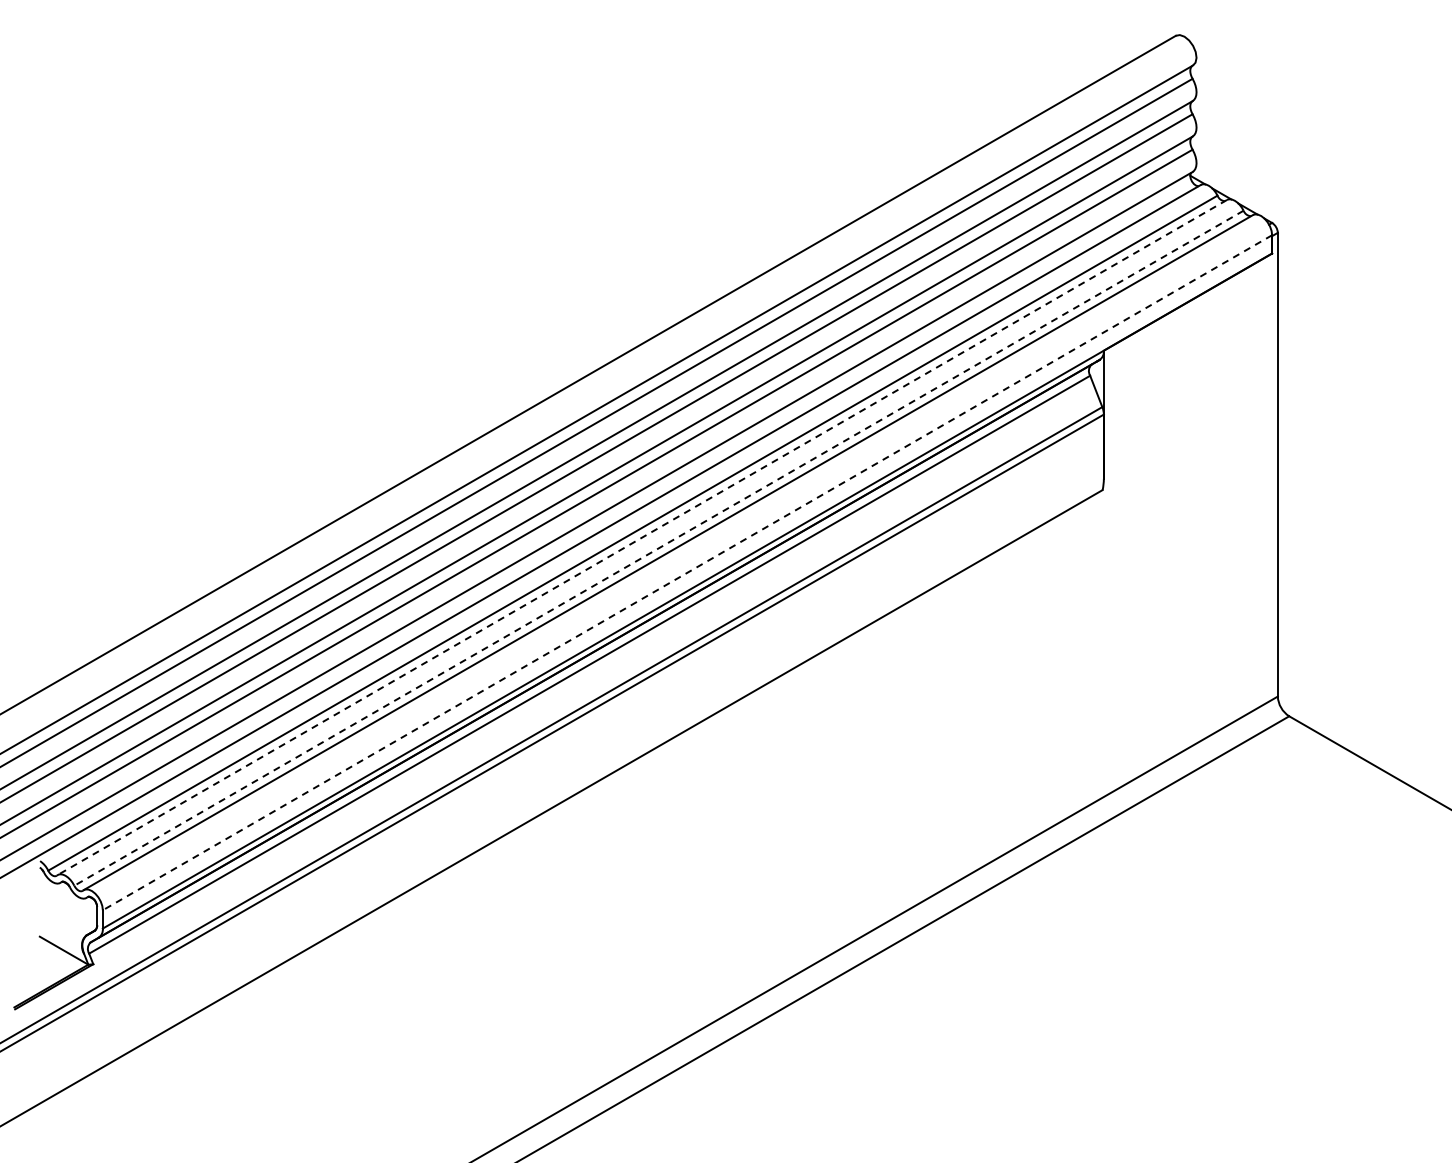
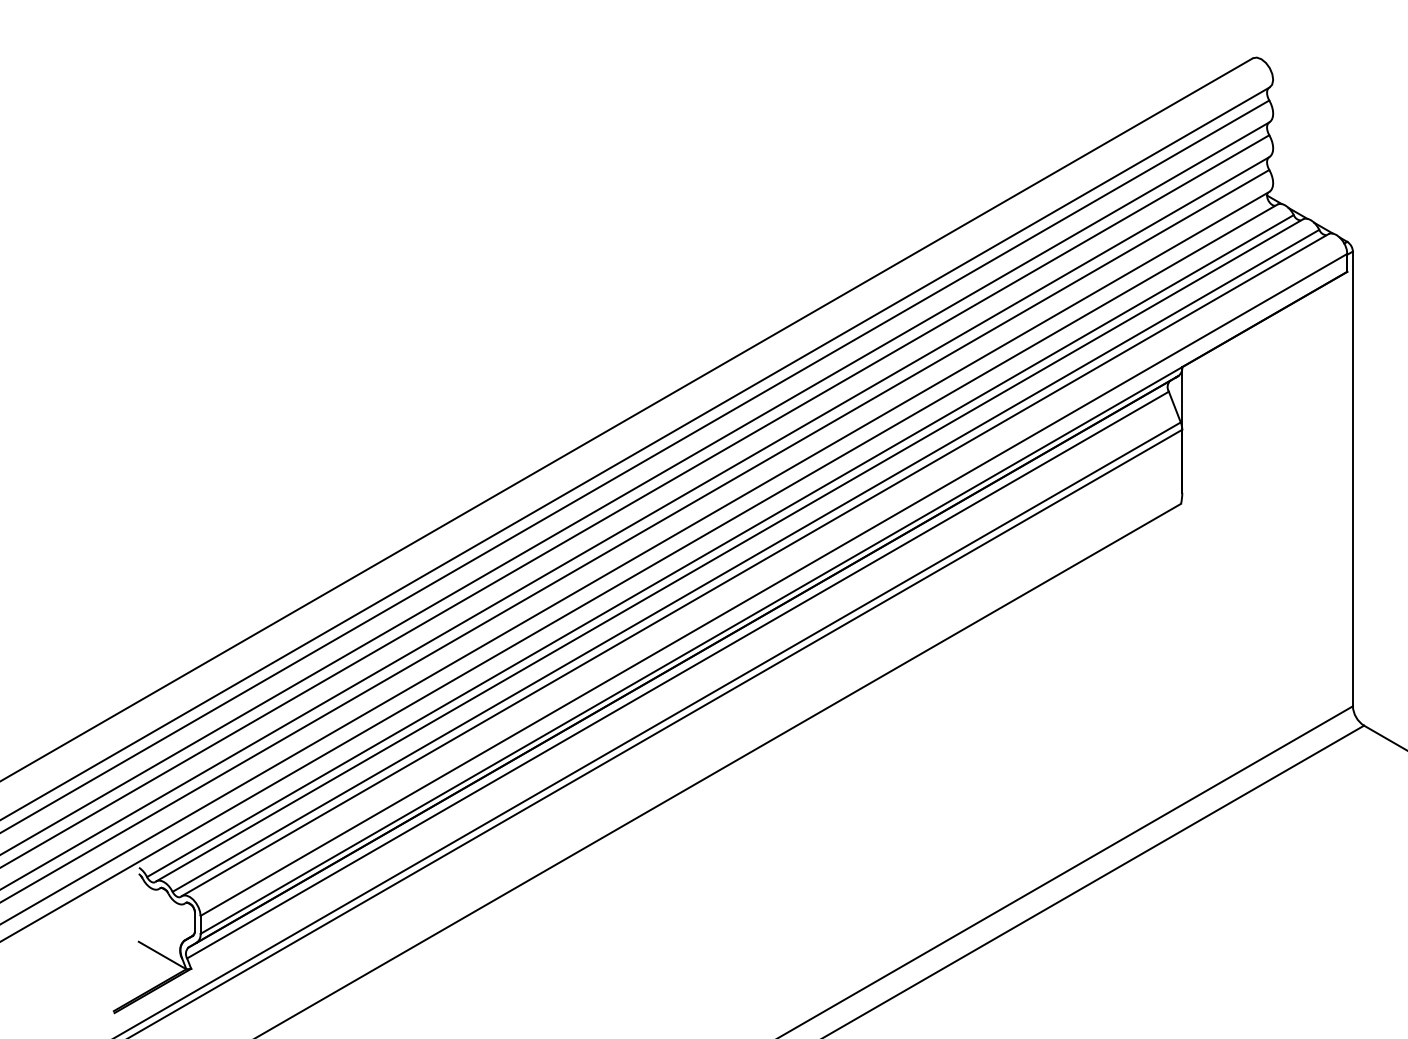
line: (641, 537) -> (728, 550), dashed -> solid
line: (658, 548) -> (745, 561), dashed -> solid
line: (687, 573) -> (773, 585), dashed -> solid

